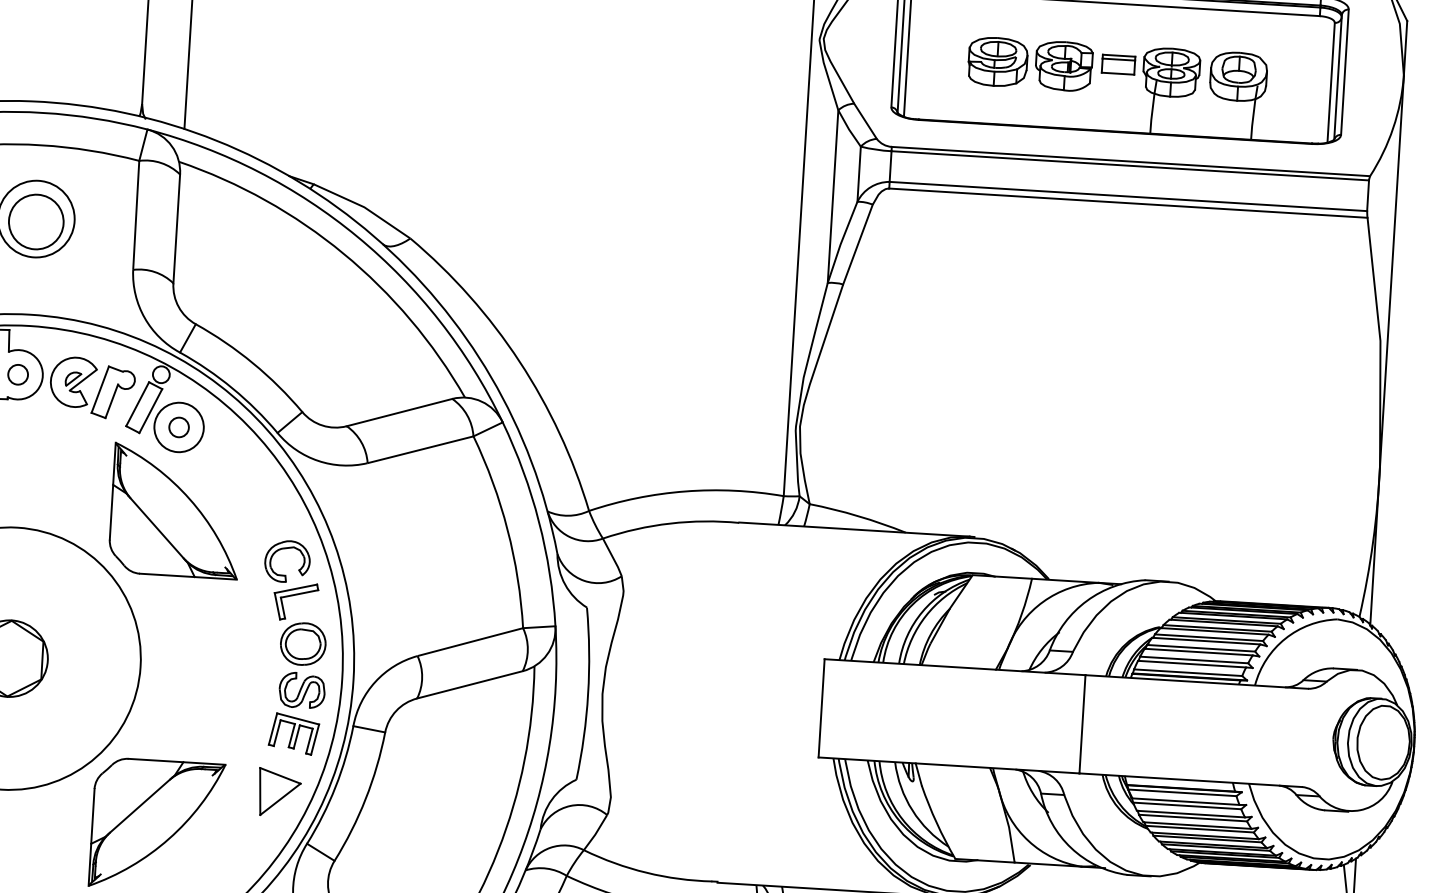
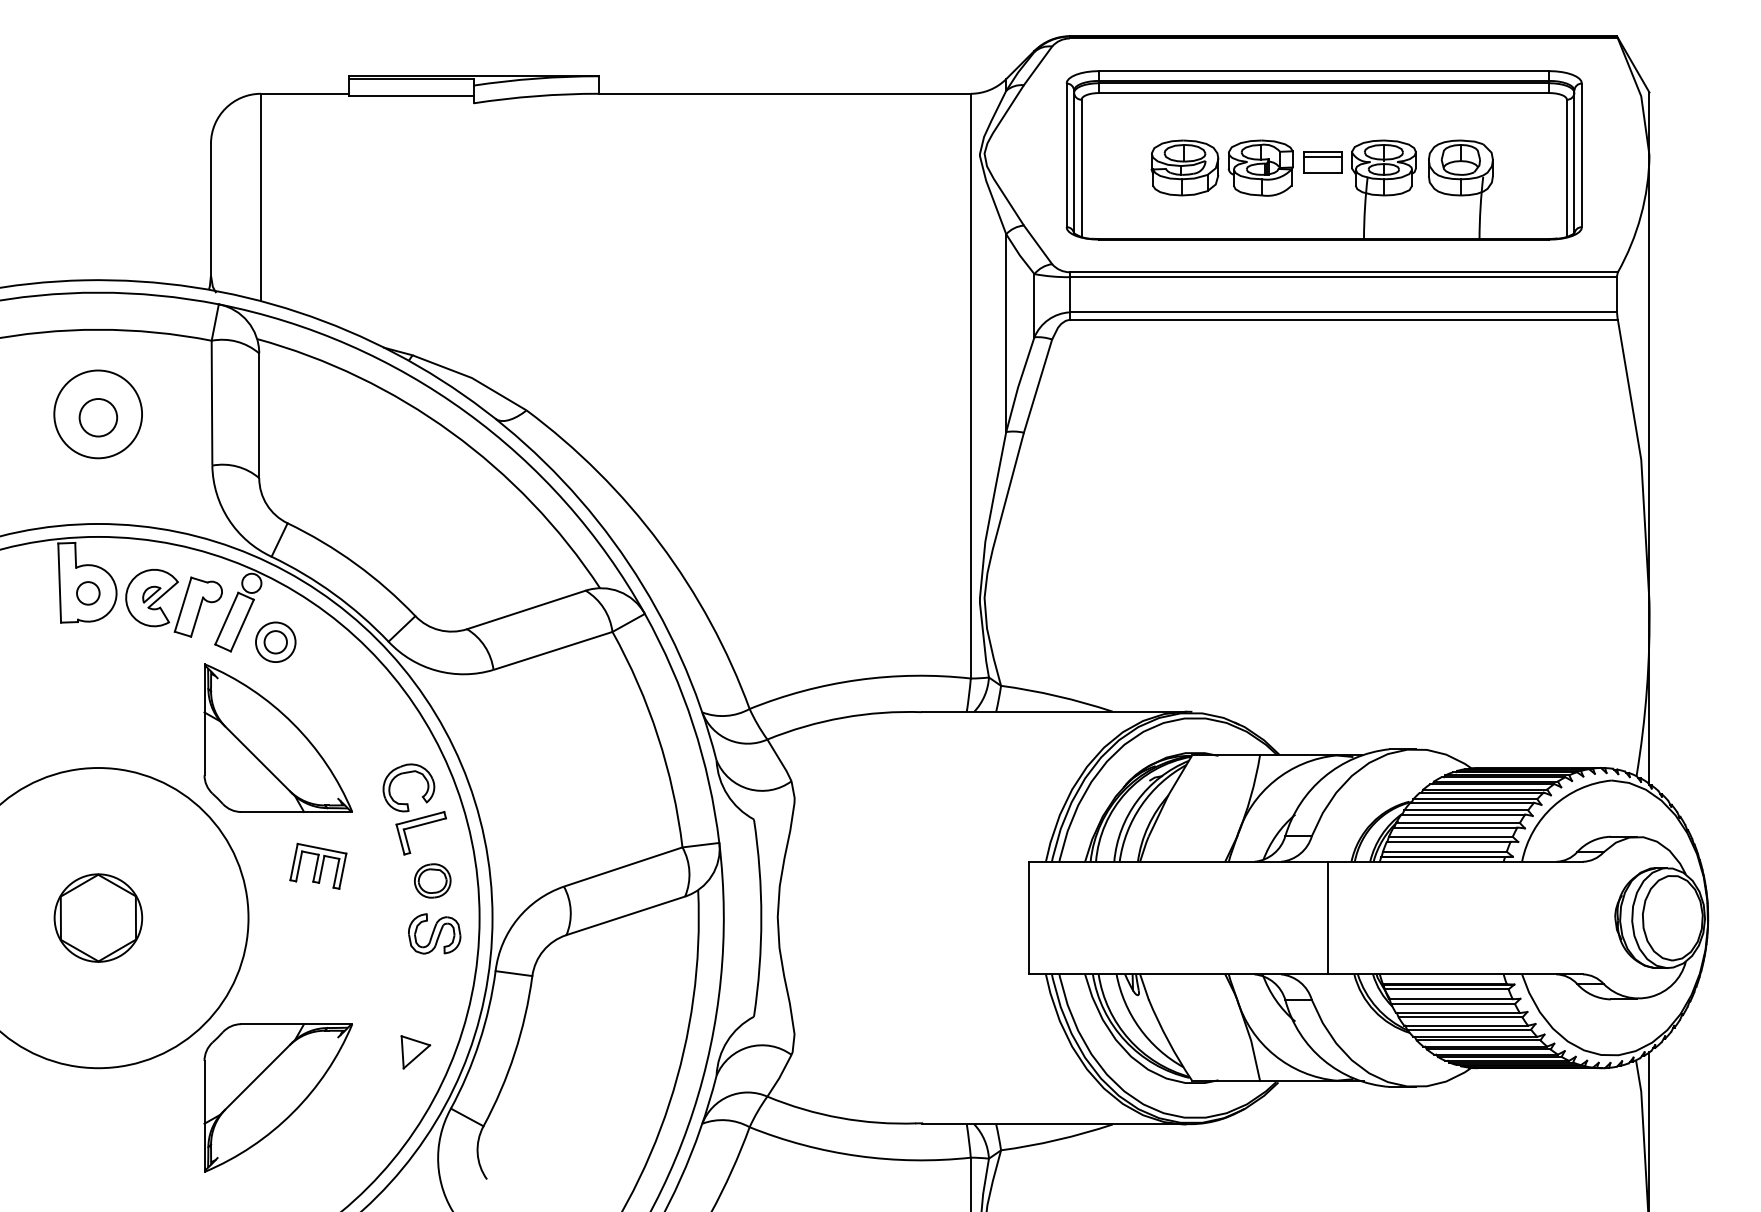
circle: (36, 221) -> (98, 417), size x0.6
circle: (178, 427) -> (275, 642), size x0.7
part: (303, 643) -> (432, 880), size x0.7
part: (294, 733) -> (318, 865), moved
part: (279, 792) -> (415, 1052), size x0.6

